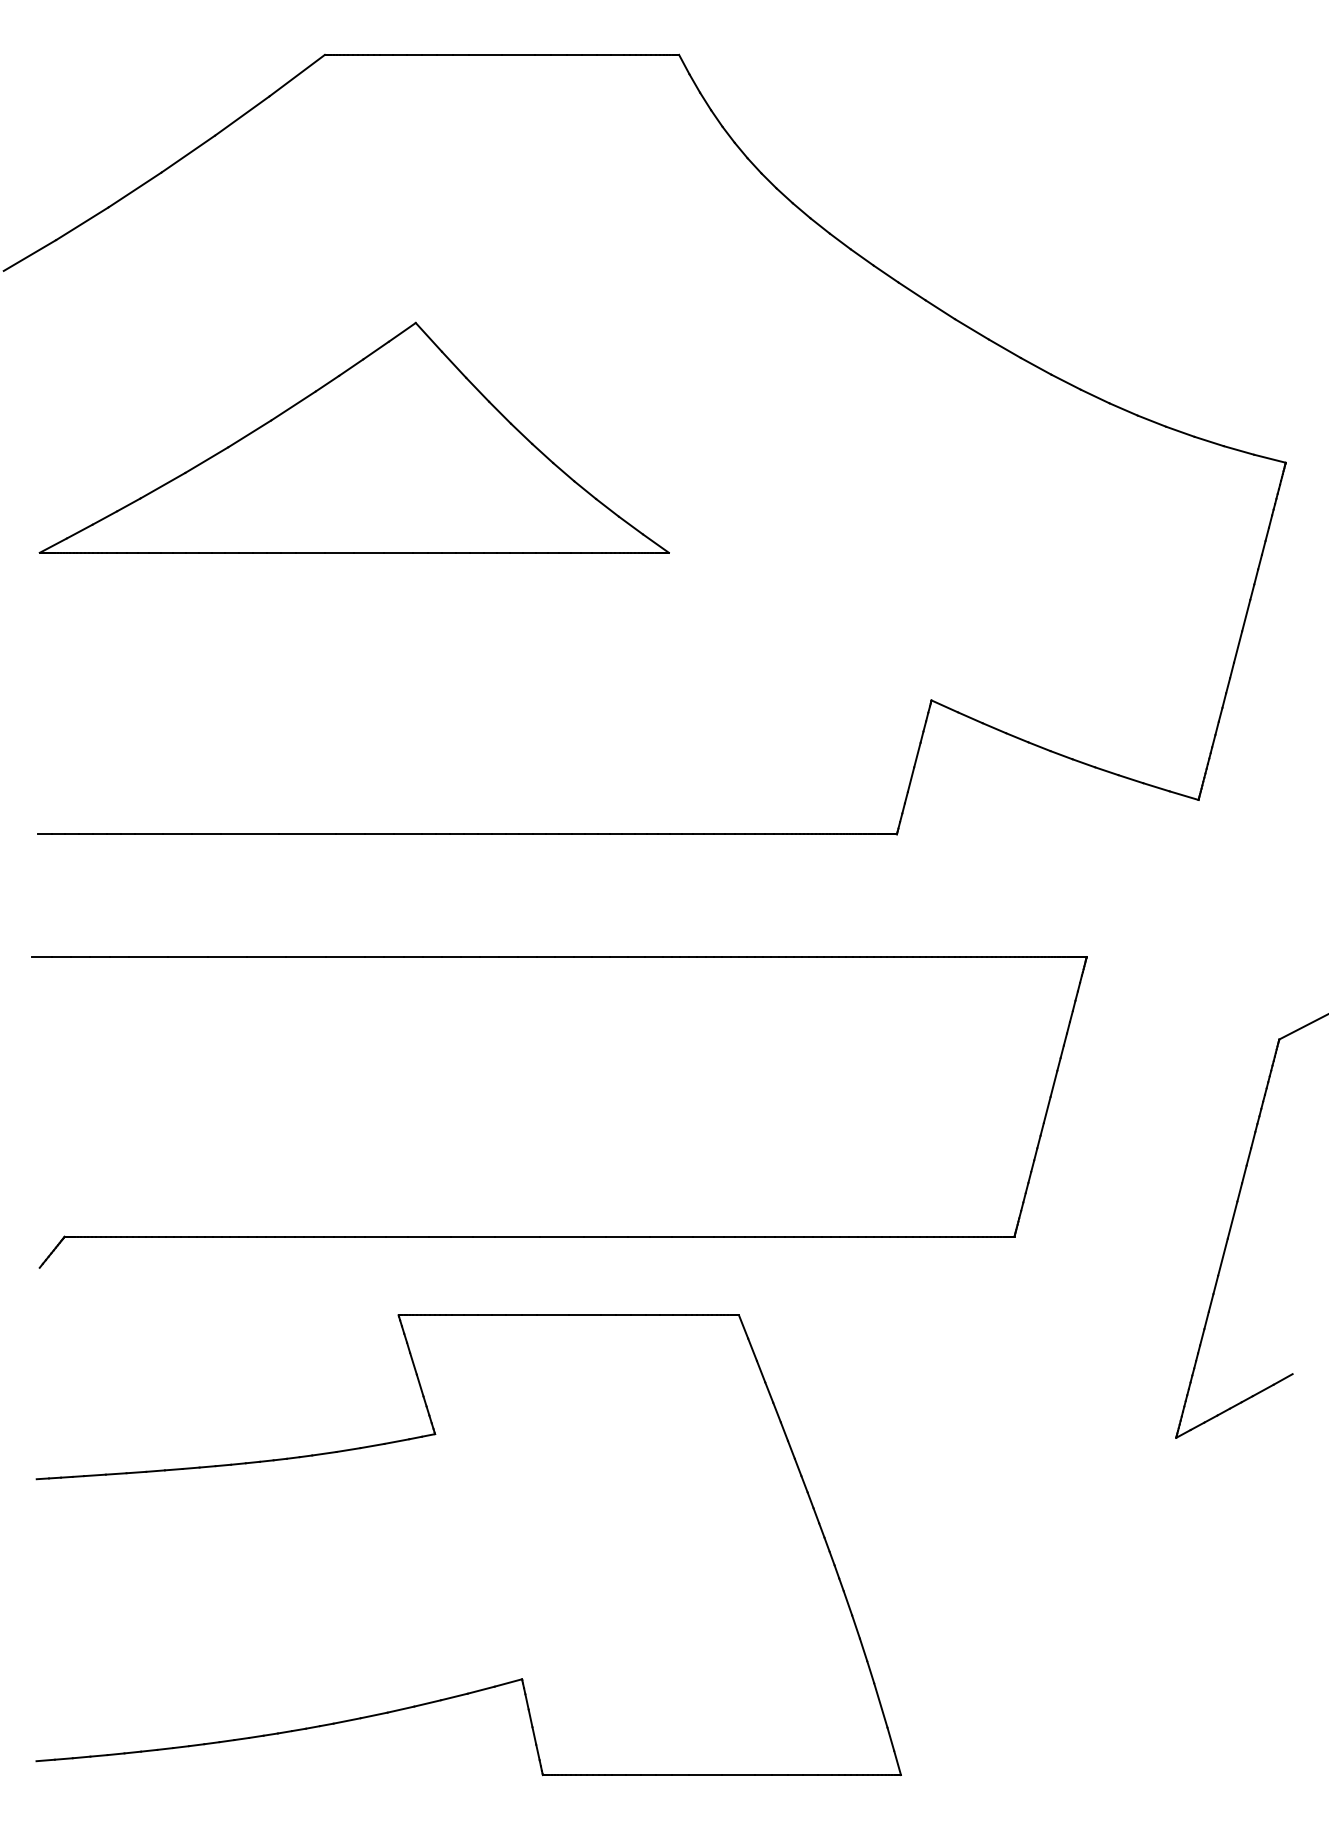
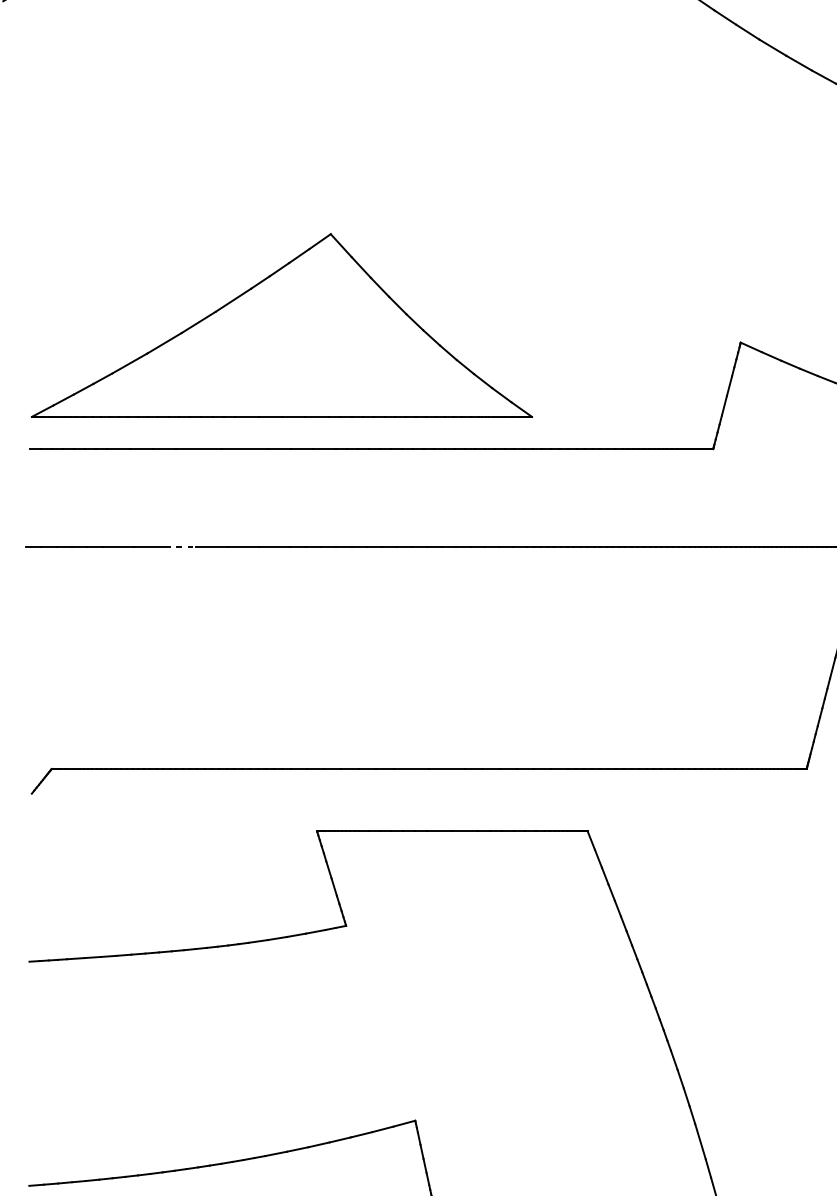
part: (353, 437) -> (281, 325), moved
line: (227, 957) -> (181, 547), solid -> dashed

